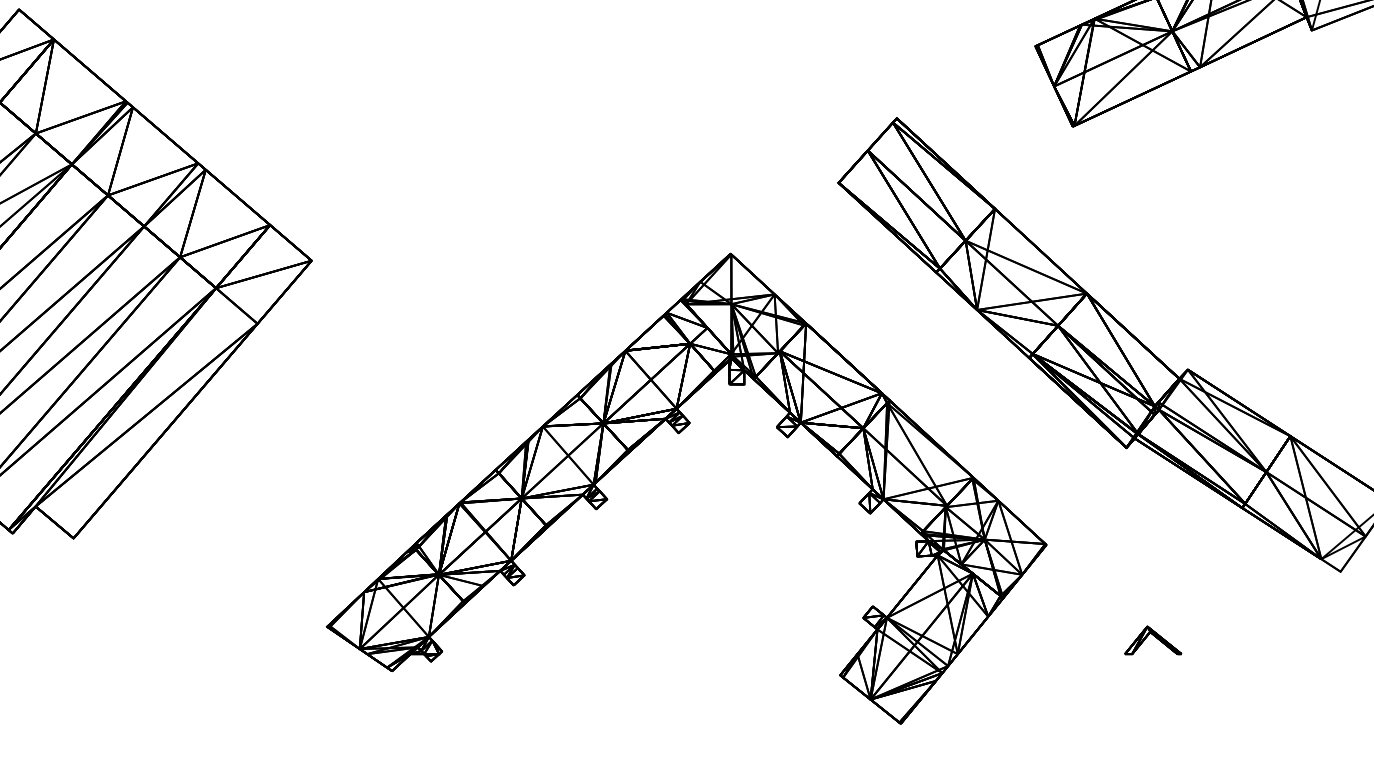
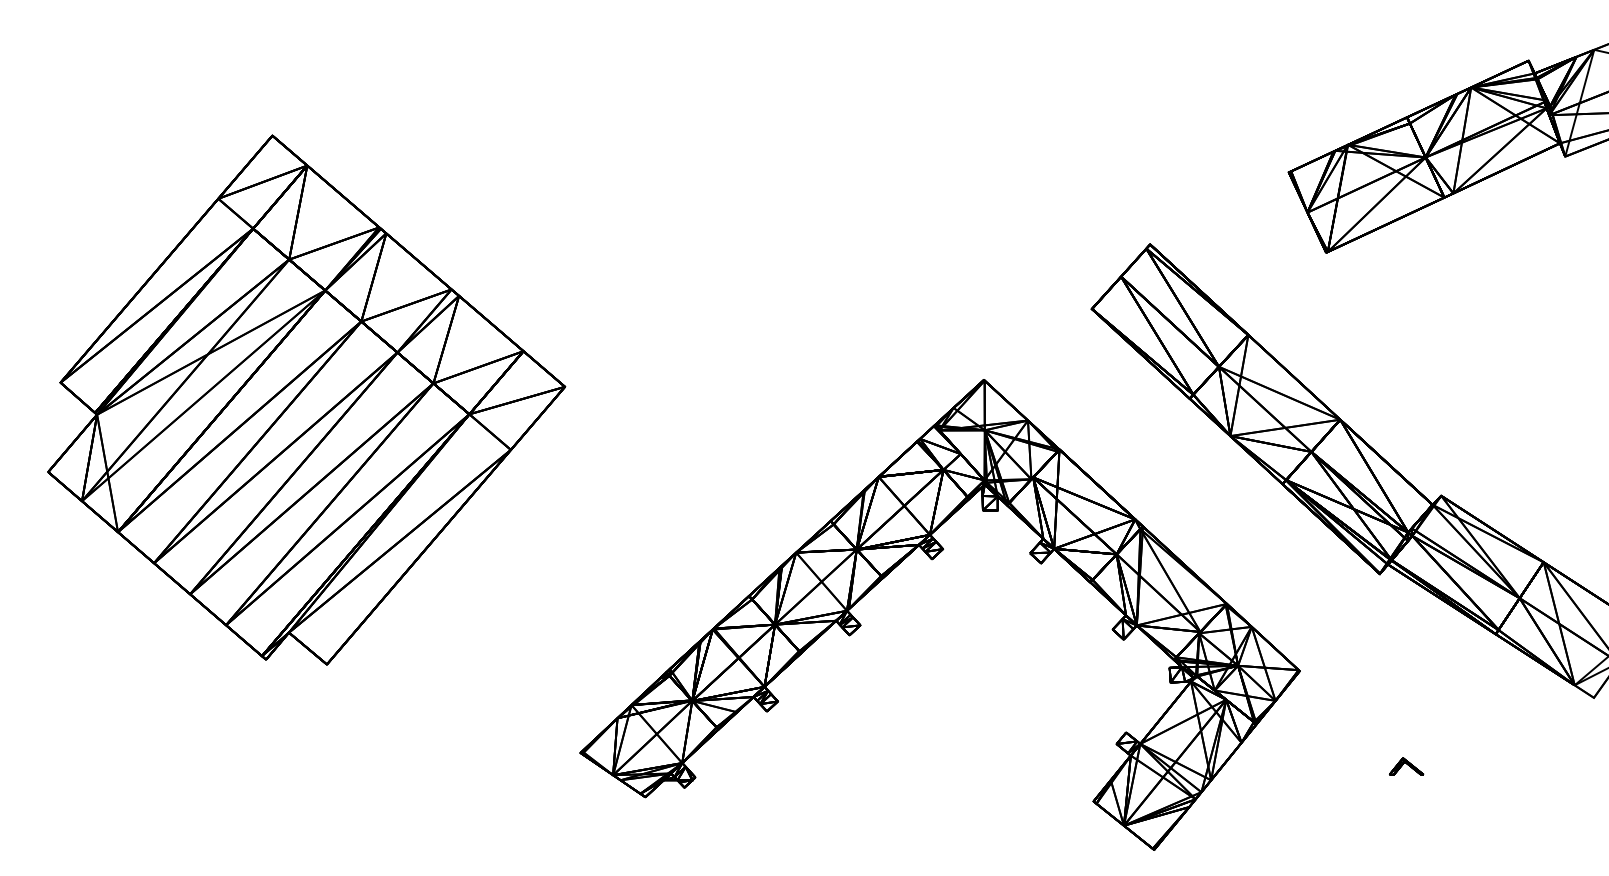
part: (1153, 640) -> (1406, 766), size x0.6

